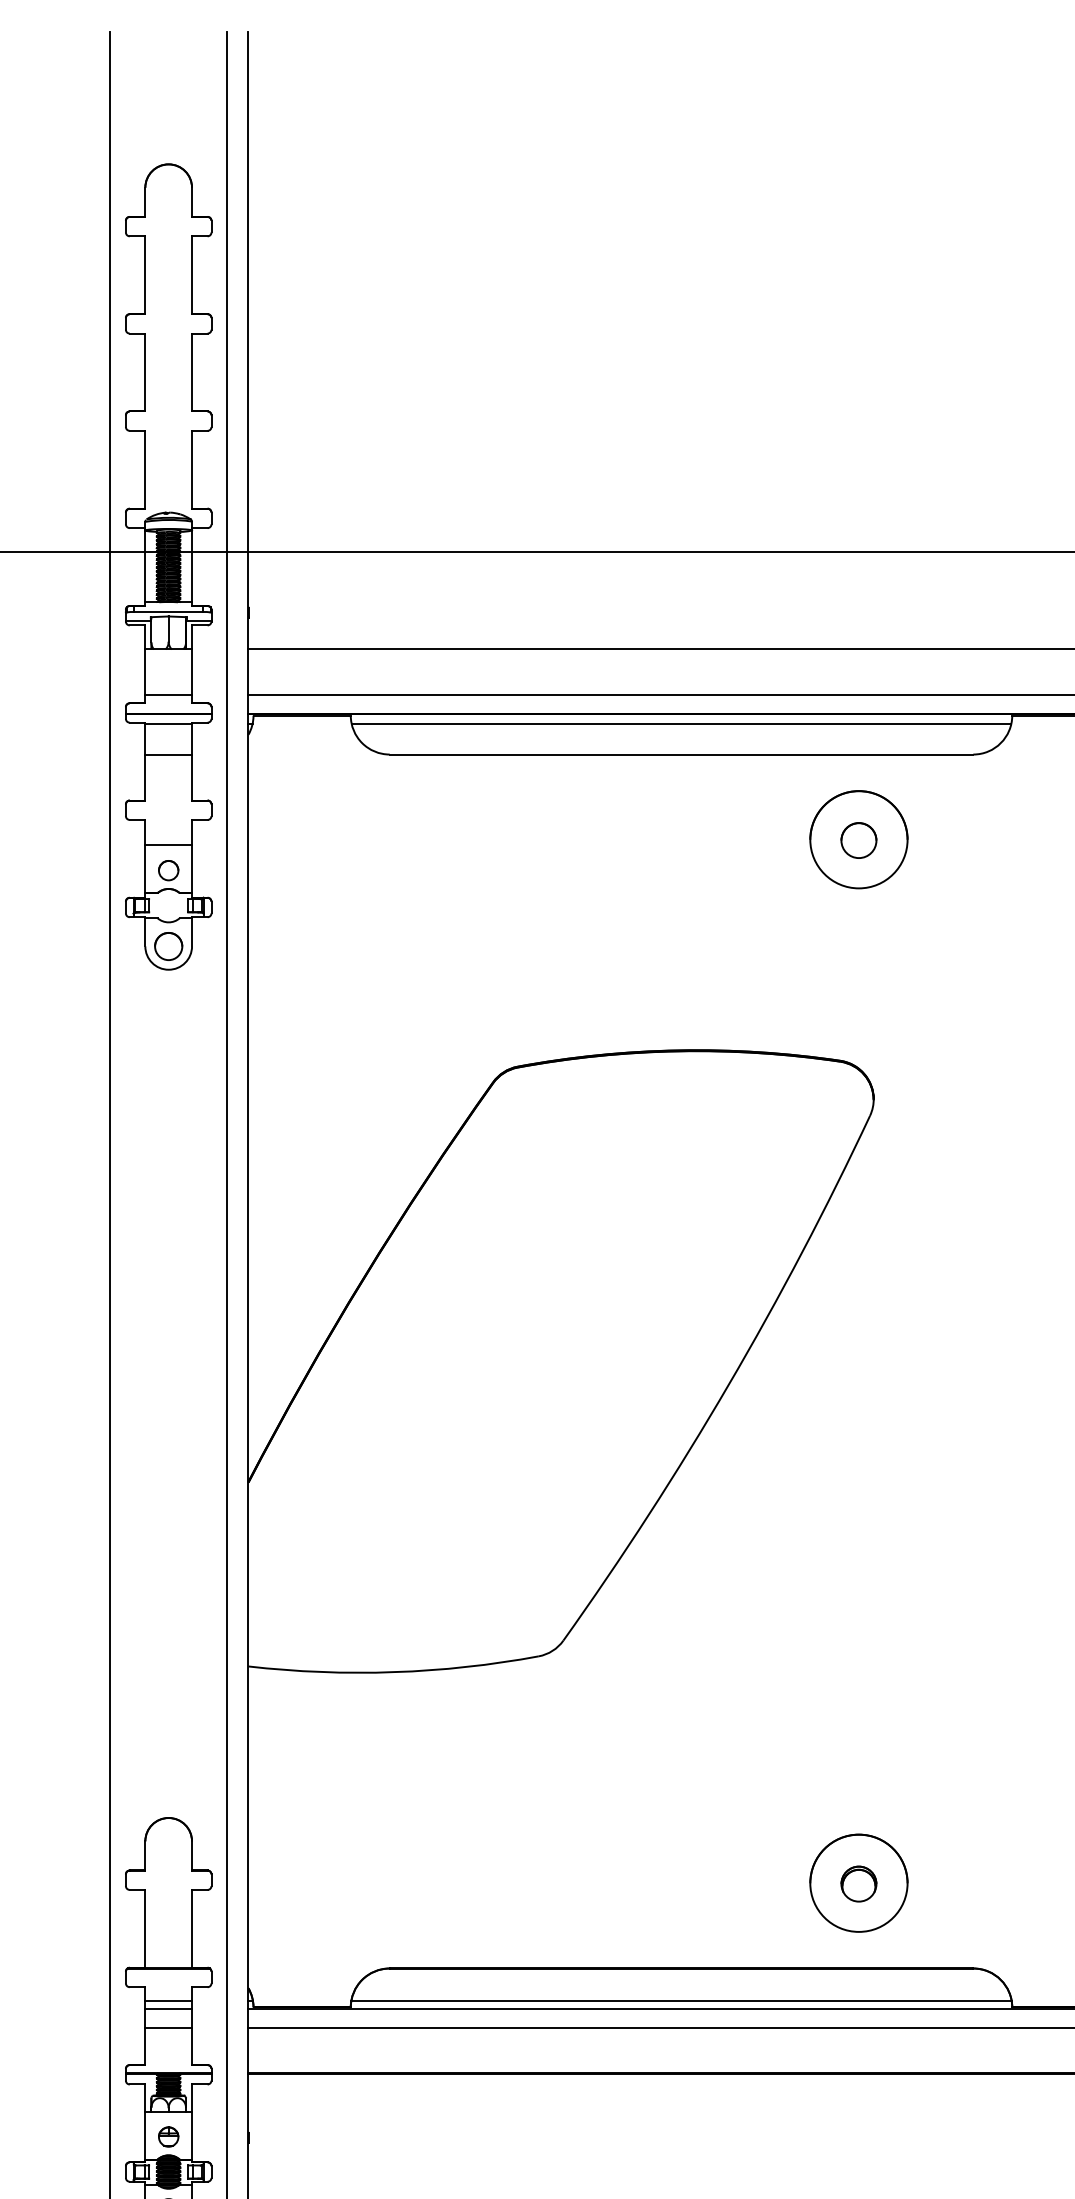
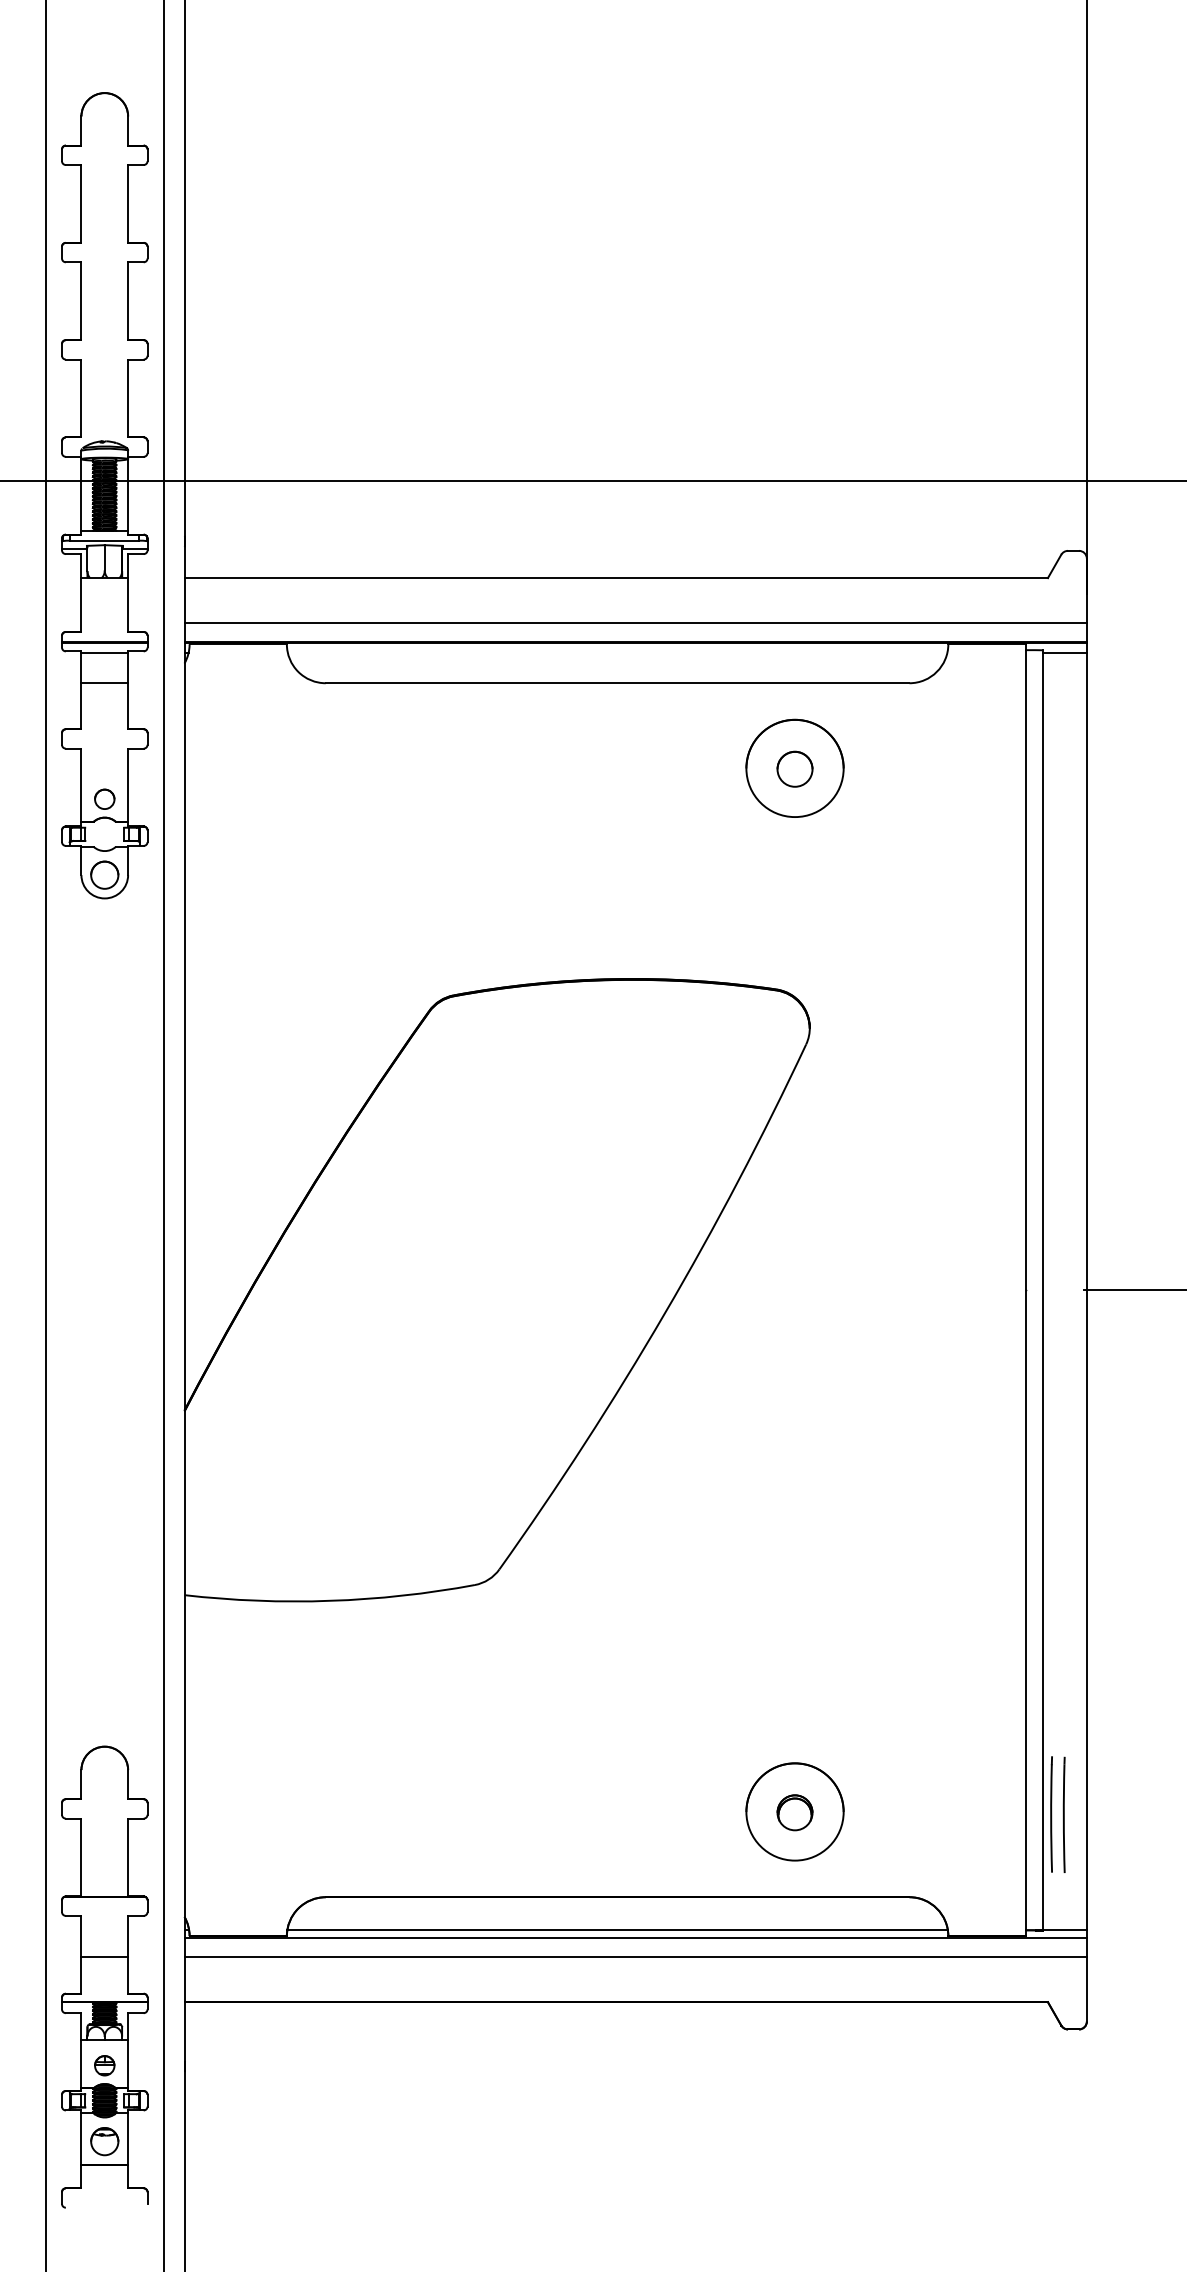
line: (168, 694) -> (104, 623), removed
line: (681, 723) -> (617, 652), removed
line: (168, 845) -> (104, 774), removed
line: (168, 2000) -> (104, 1929), removed
line: (168, 2009) -> (104, 1938), removed

